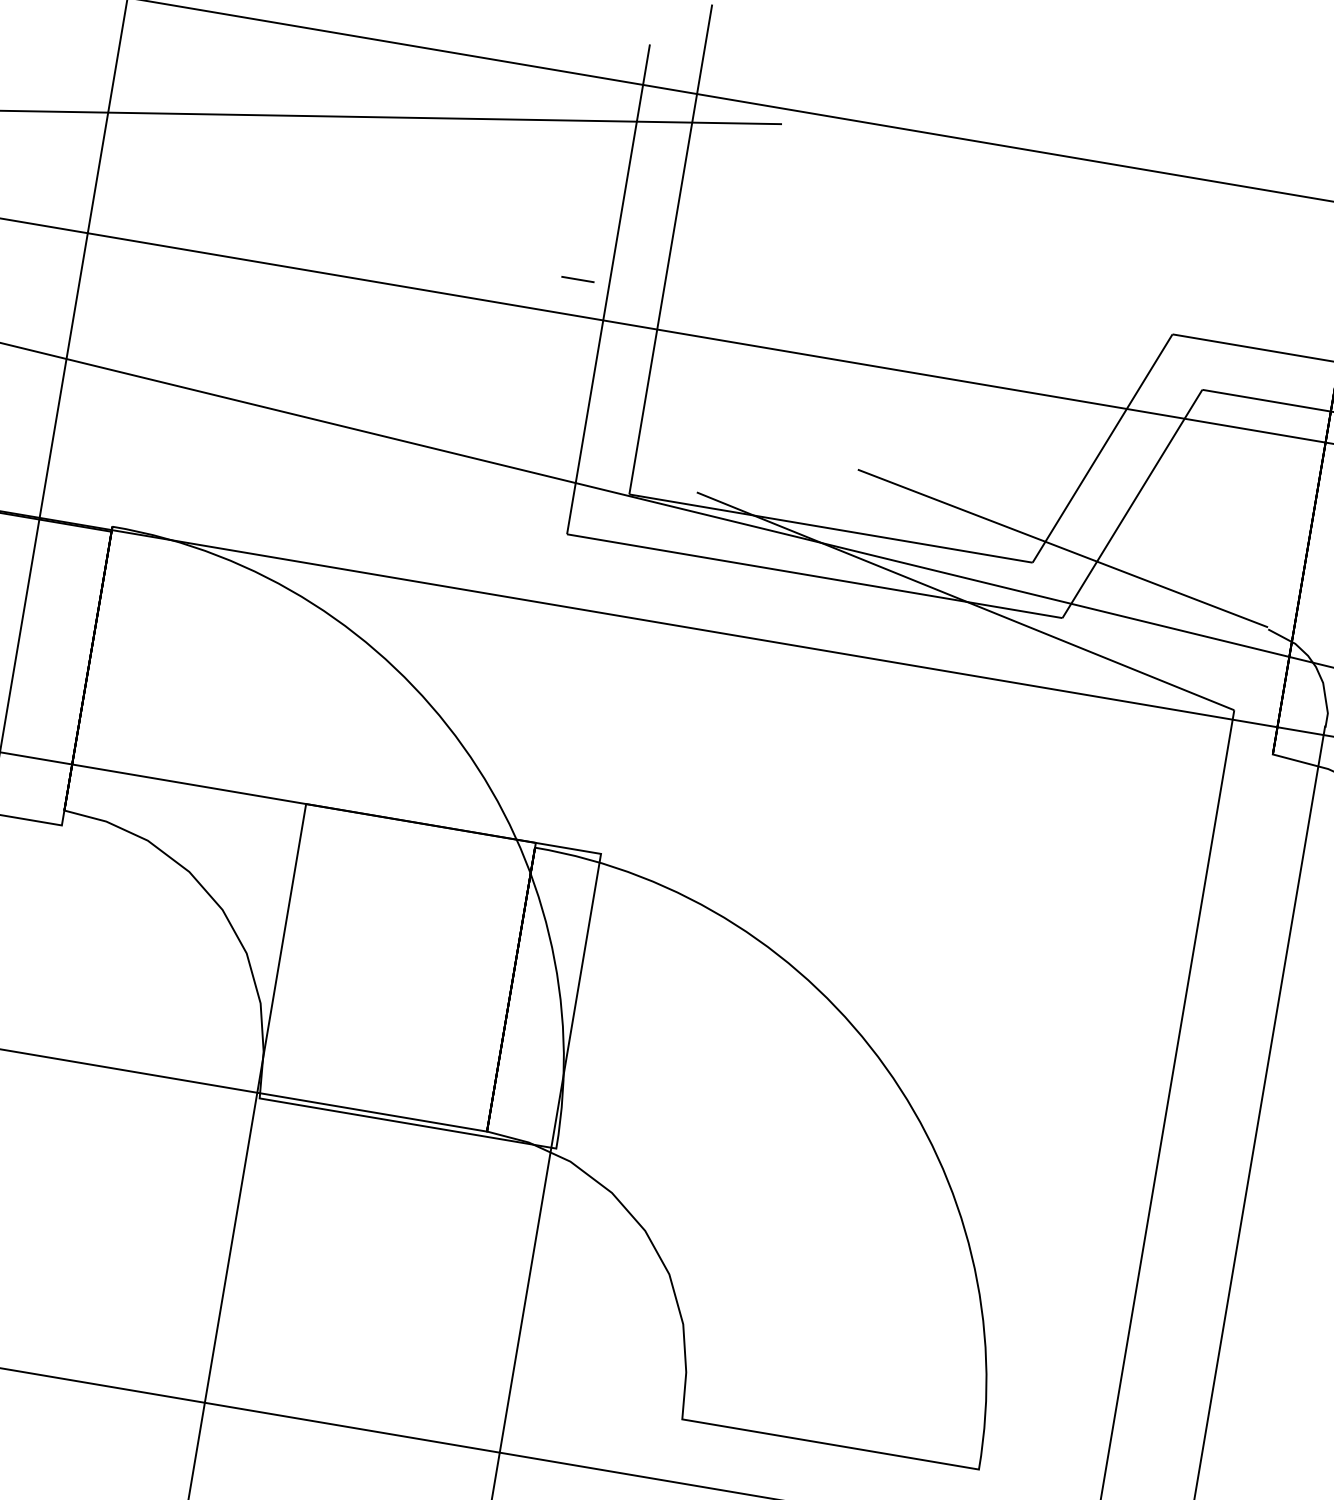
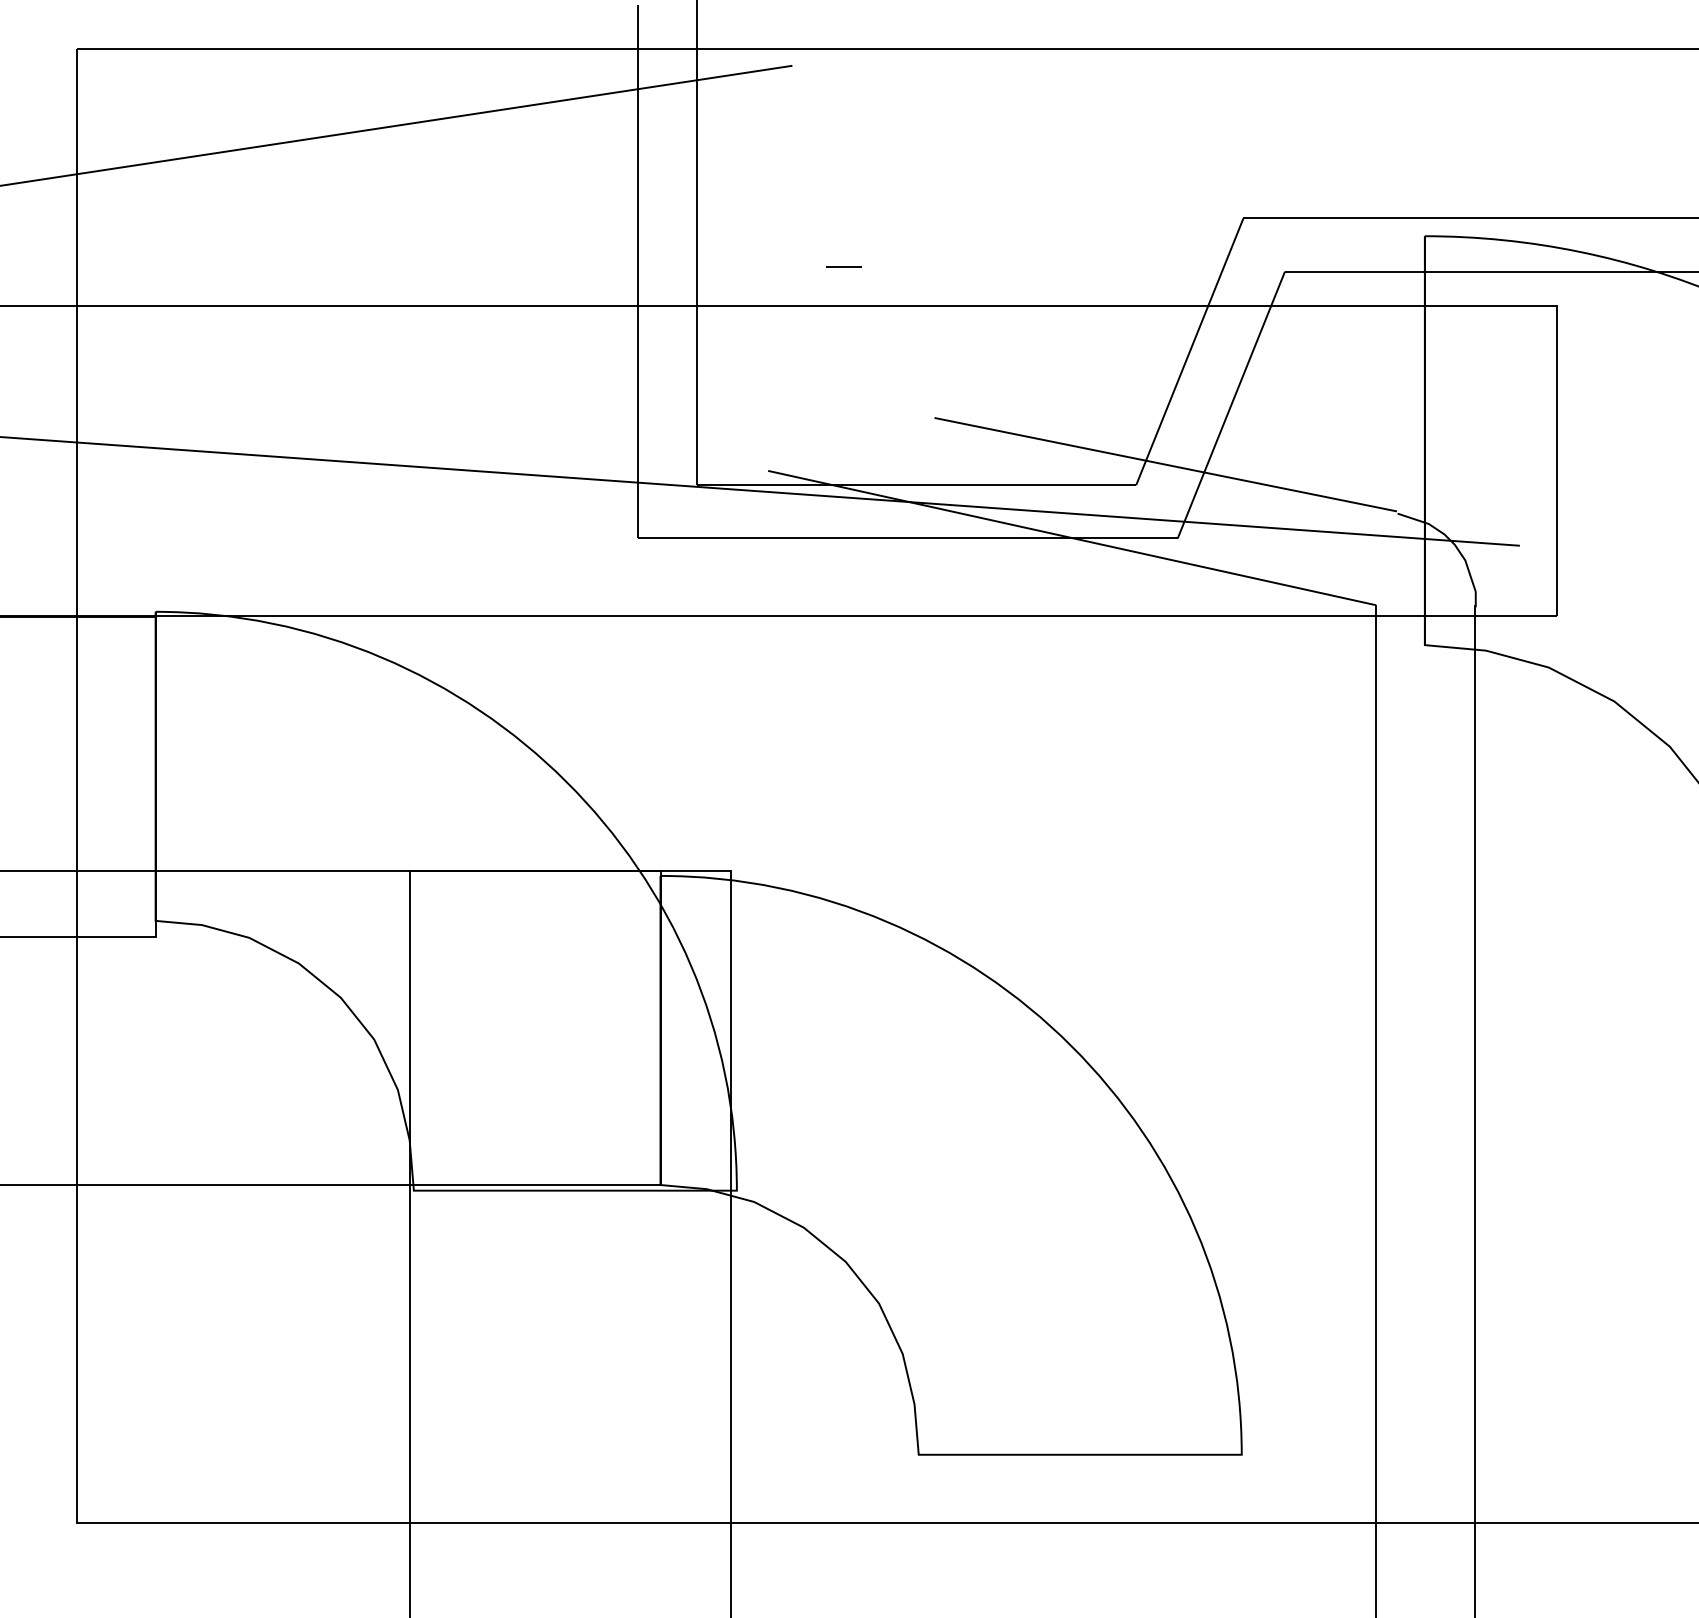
line: (577, 279) -> (843, 266), moved

